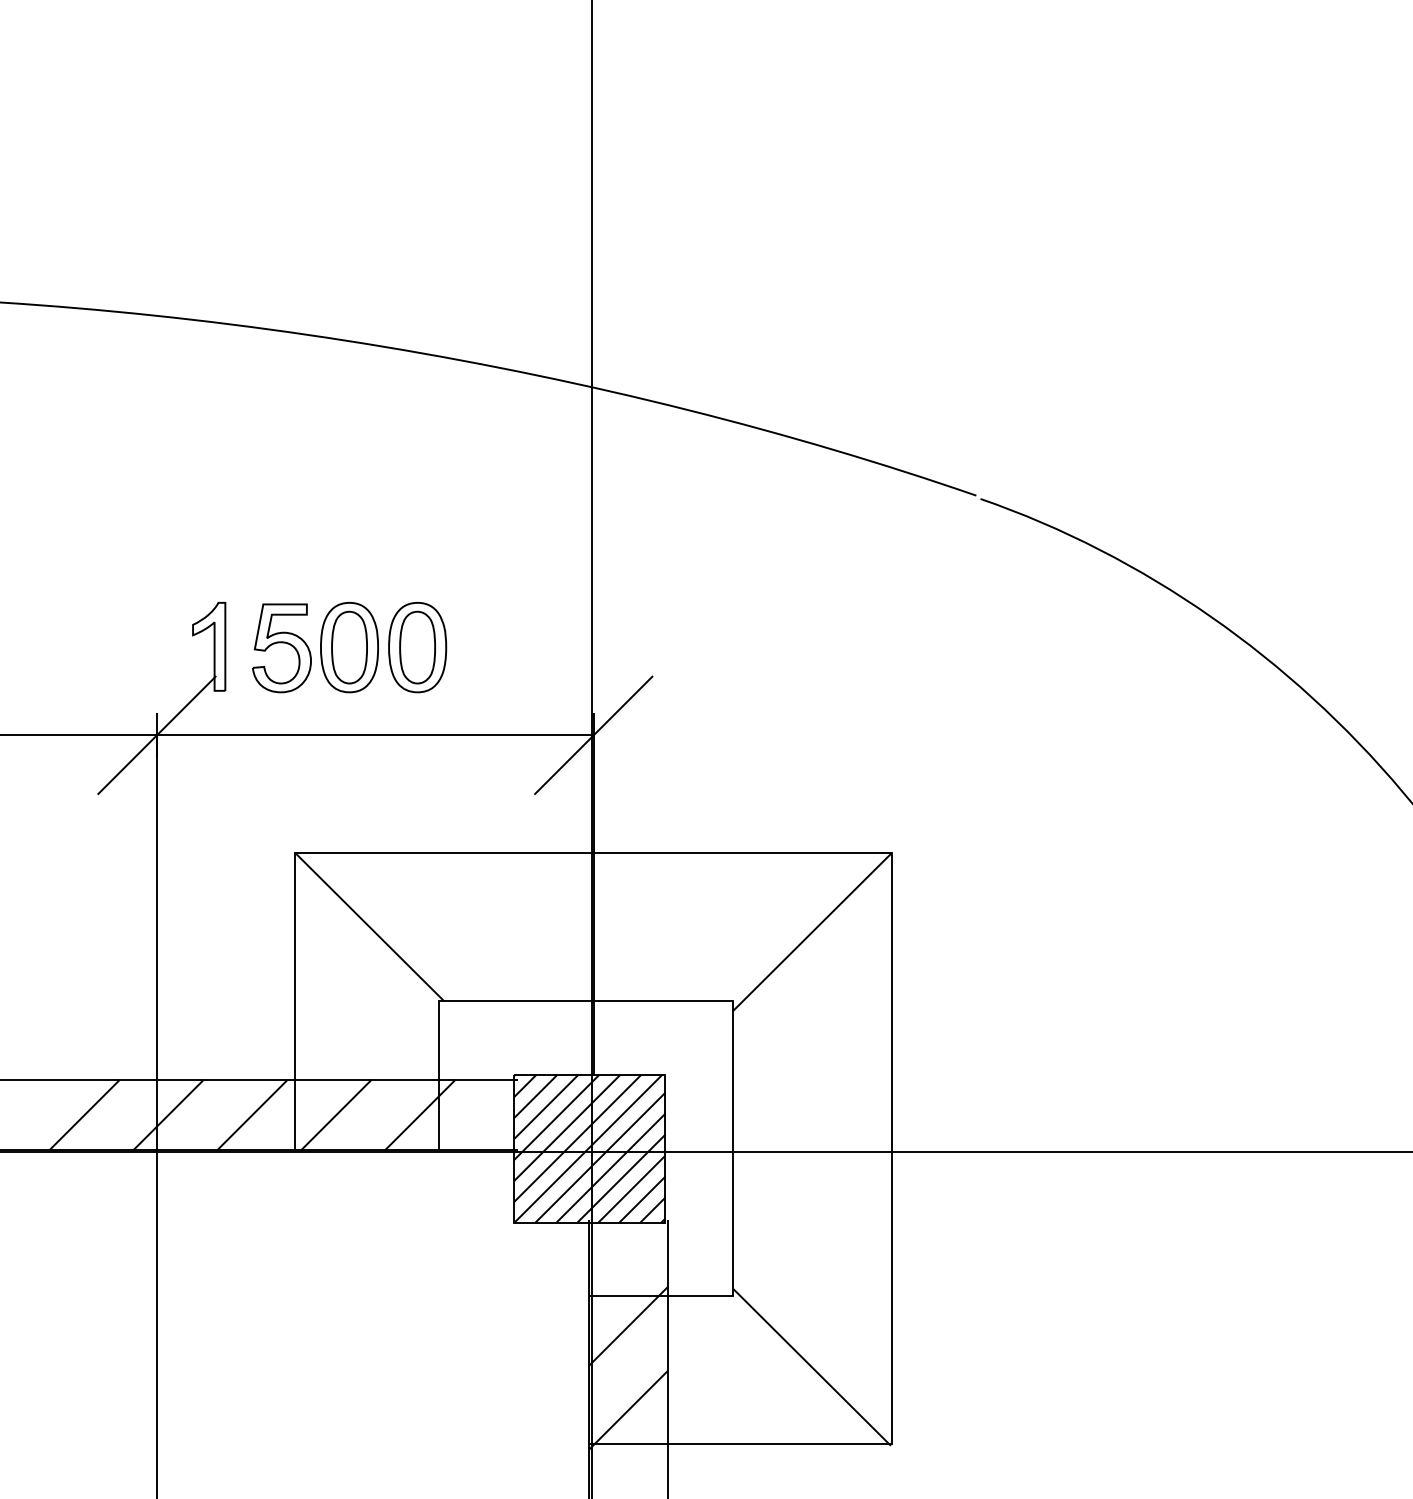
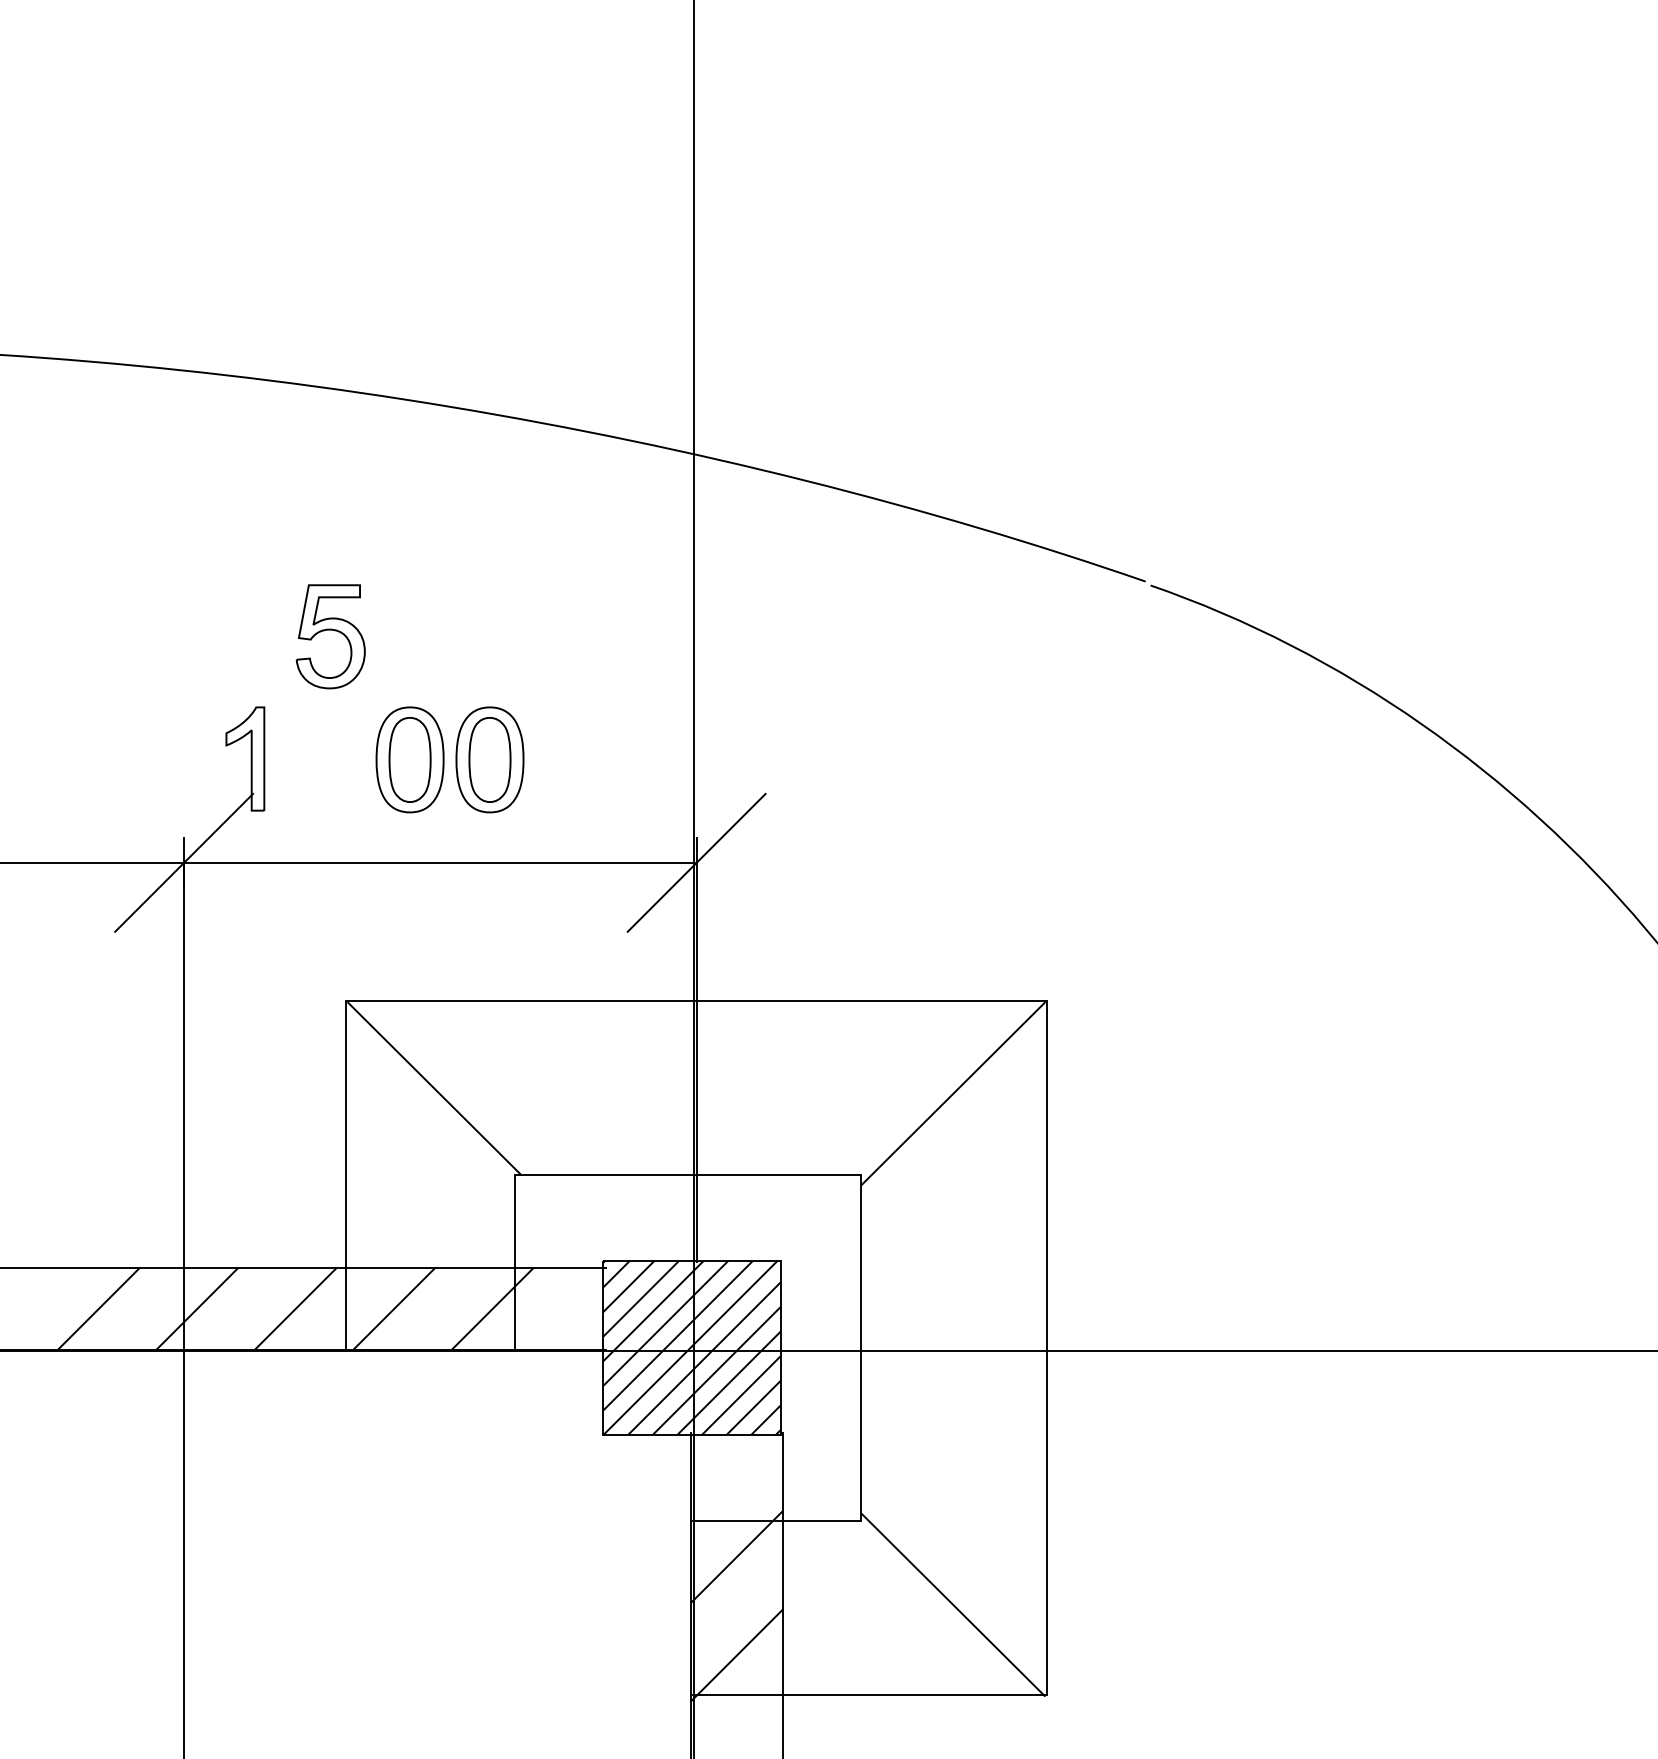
part: (281, 648) -> (330, 636), moved

